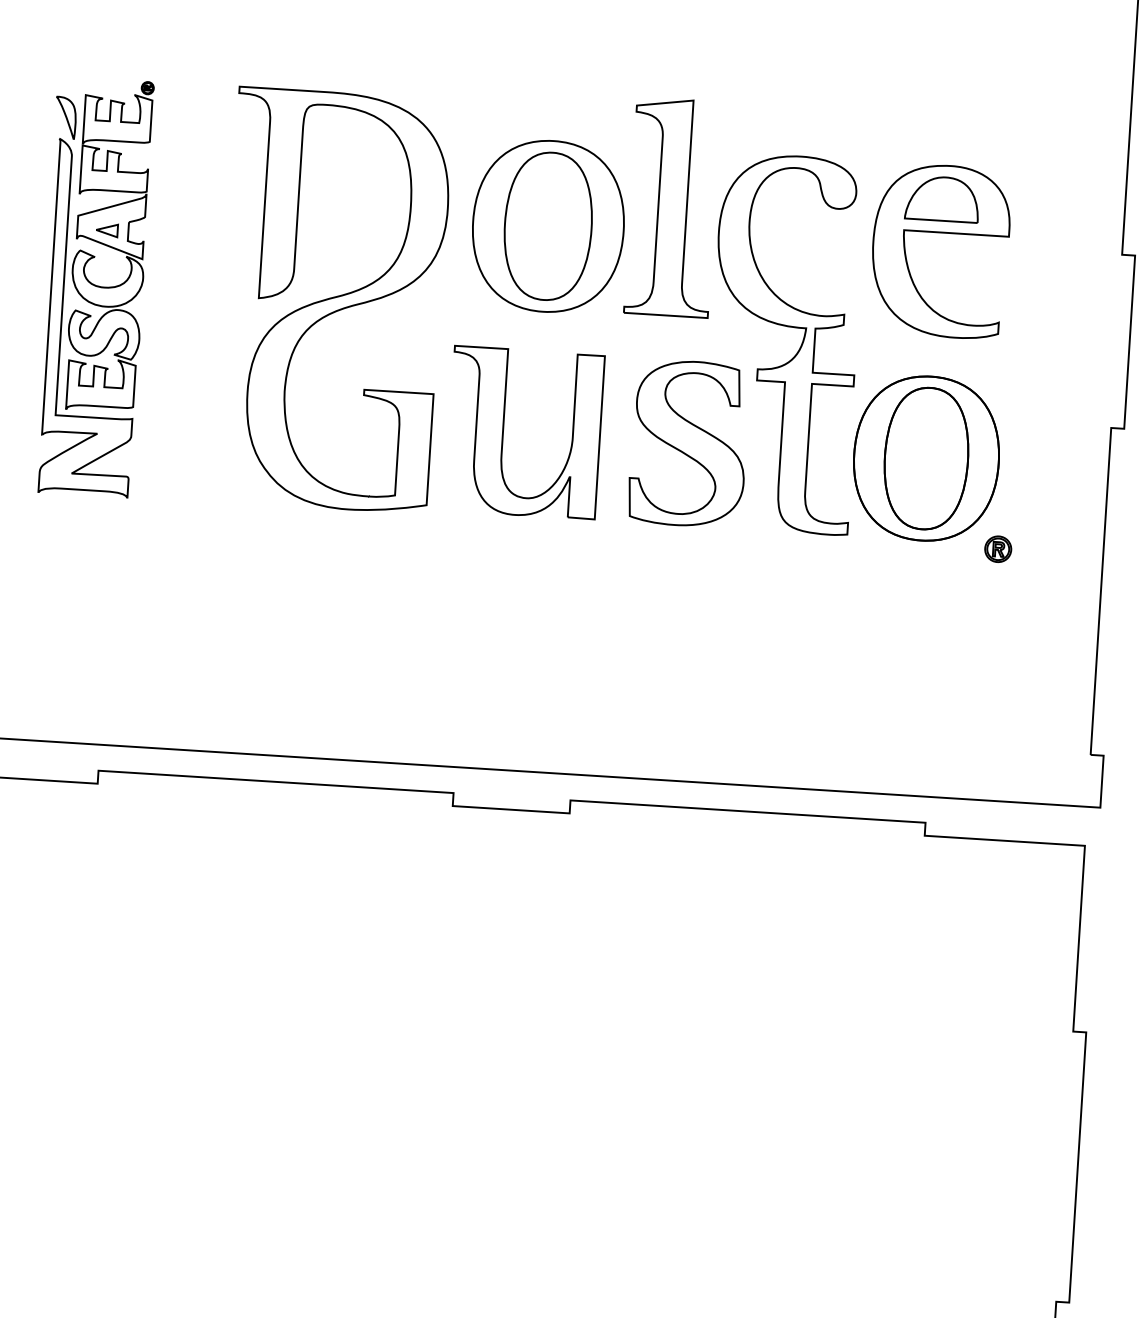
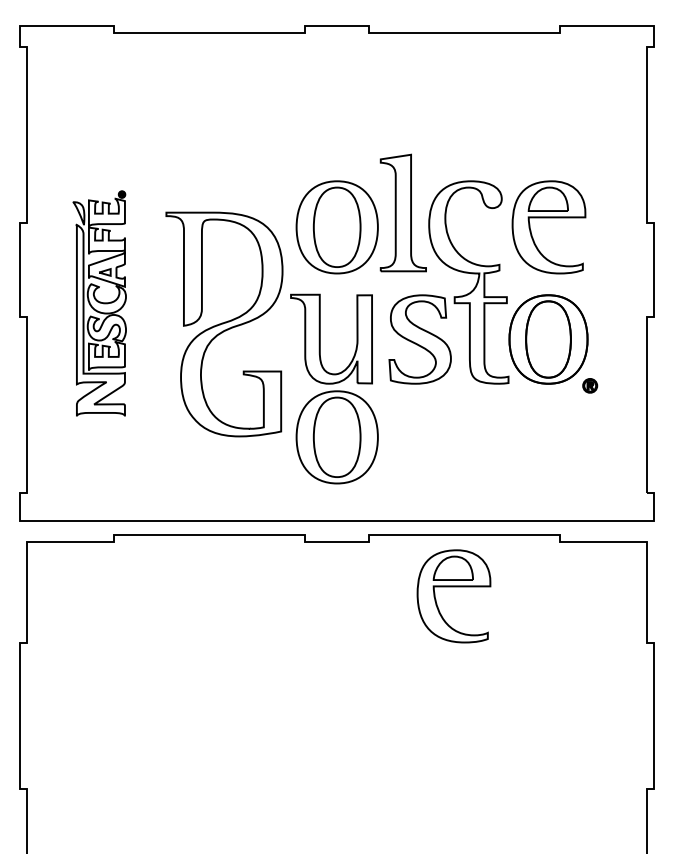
part: (93, 287) -> (99, 303), moved
part: (334, 300) -> (224, 324), moved
part: (522, 615) -> (336, 437), added
part: (721, 906) -> (453, 587), added

